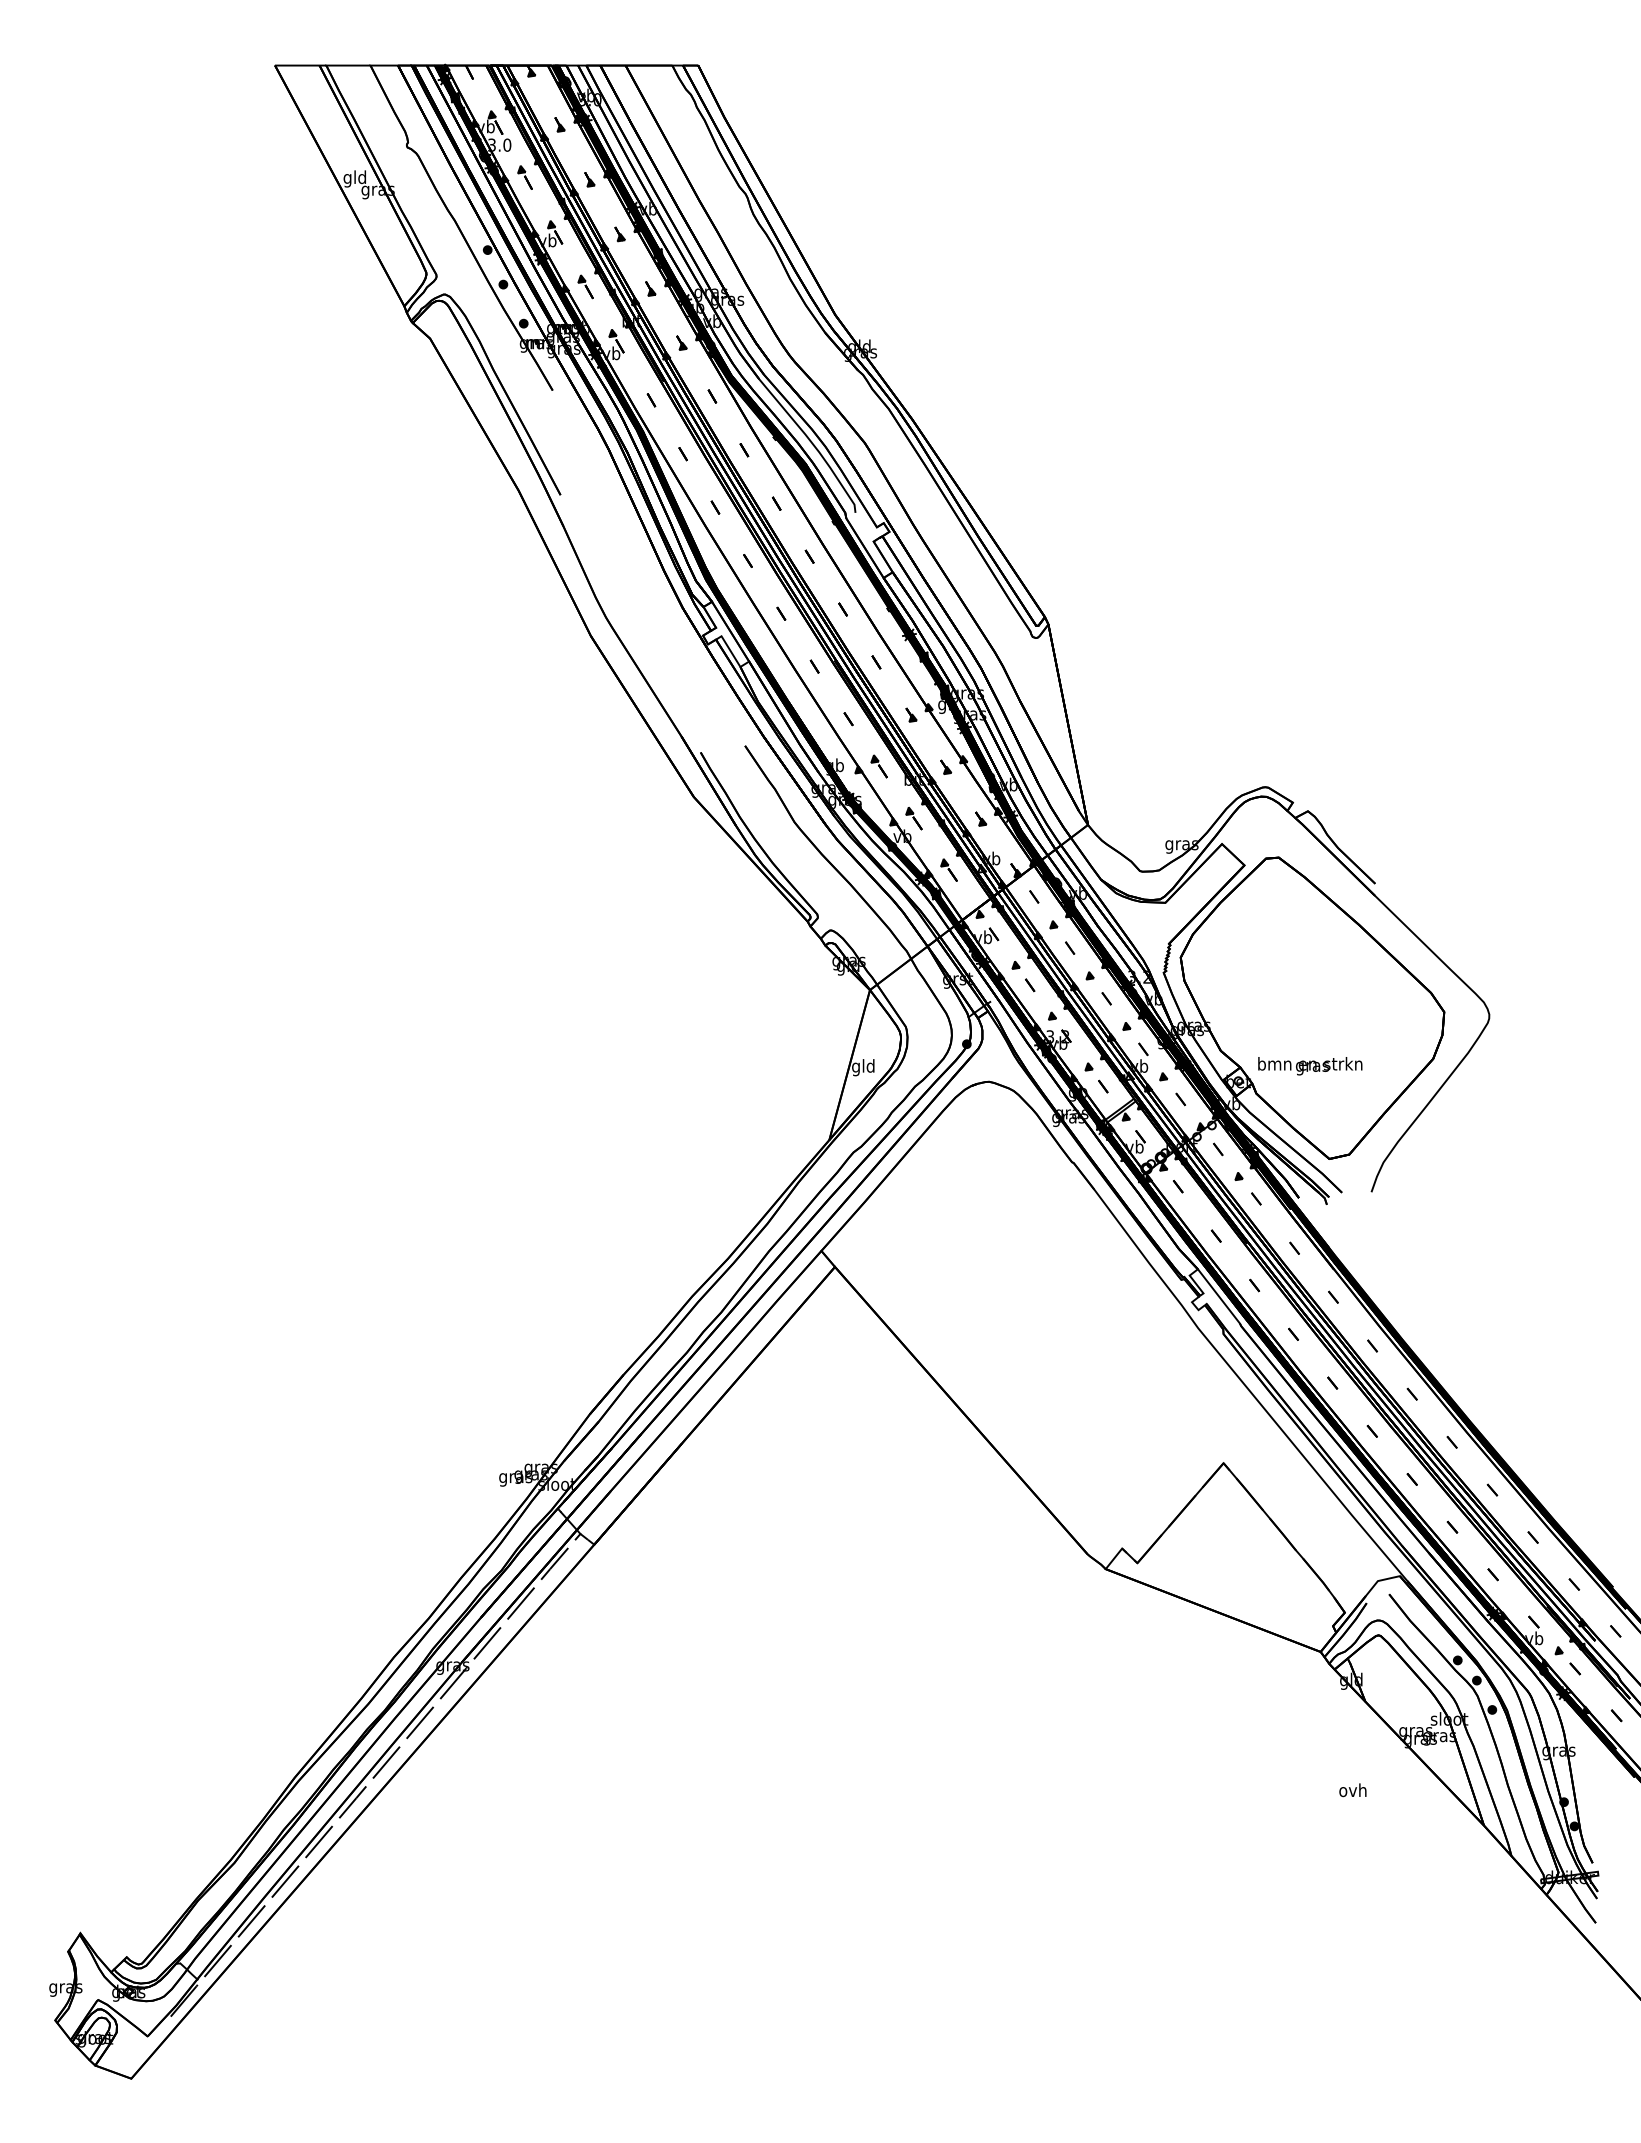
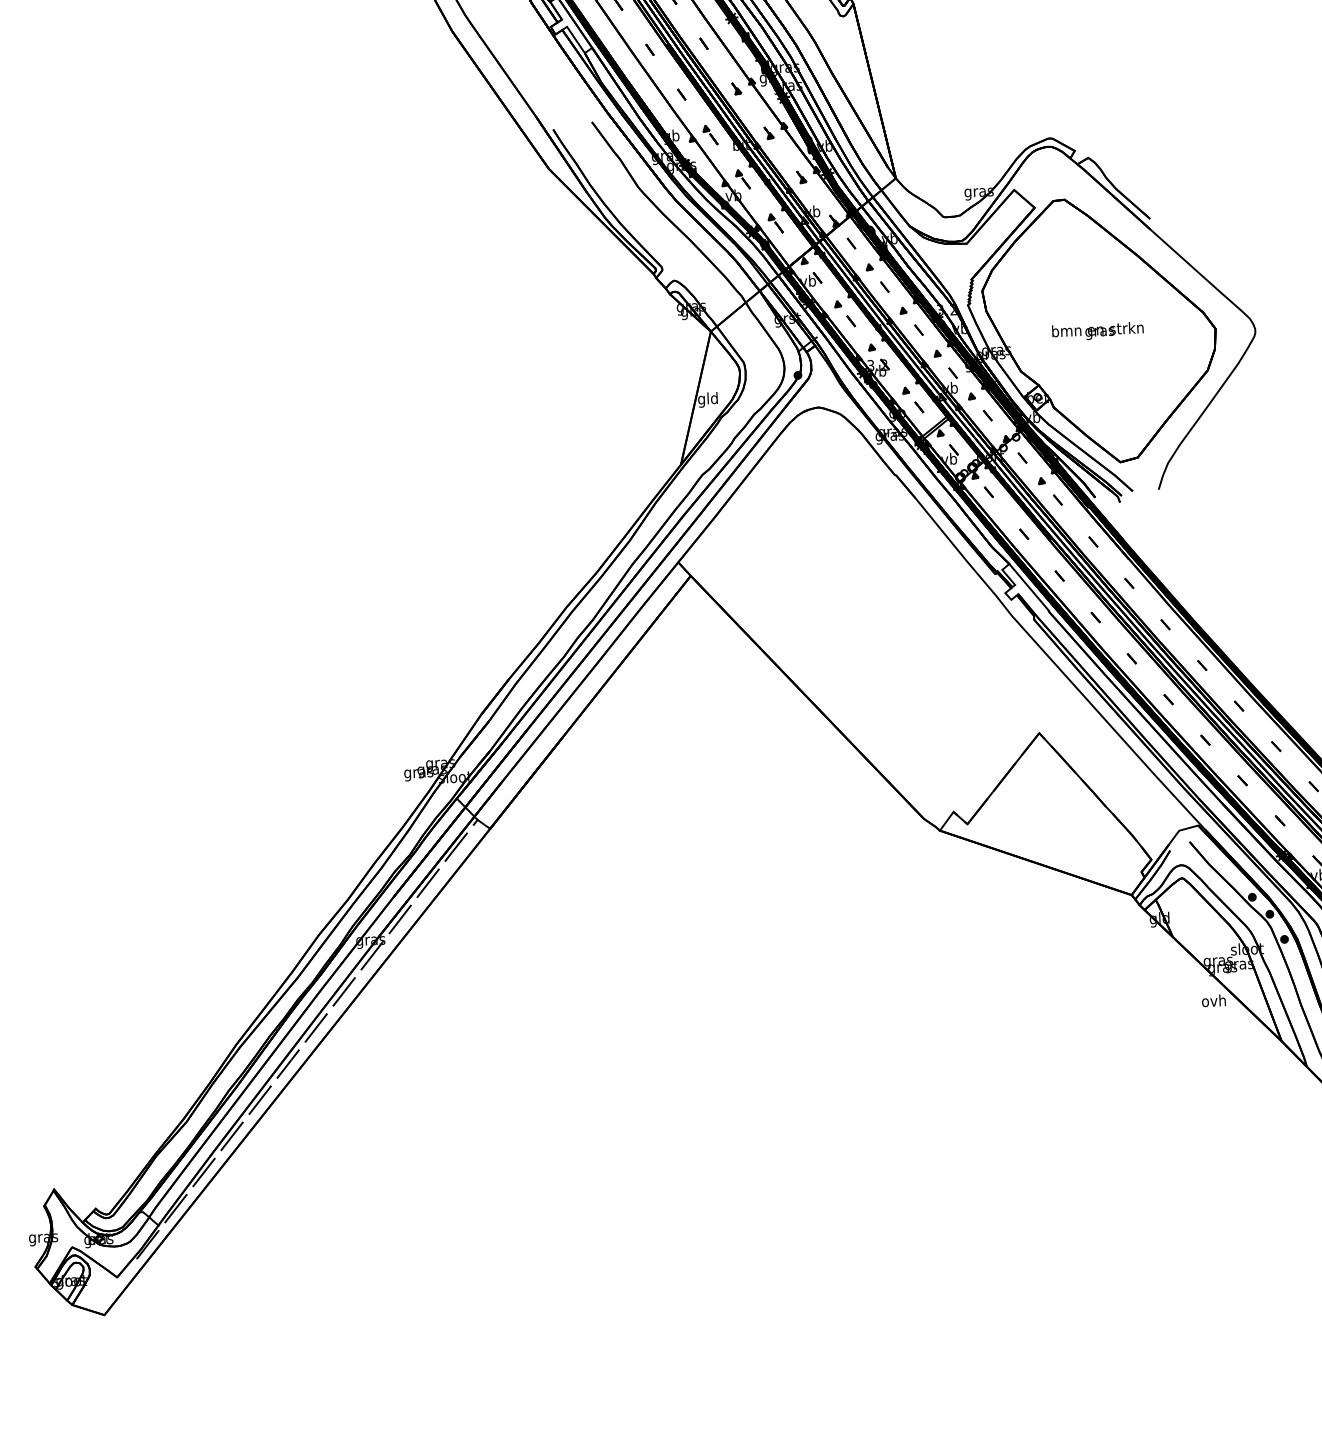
text: (1310, 1066) -> (1098, 331), moved
text: (1352, 1790) -> (1213, 1001), moved

